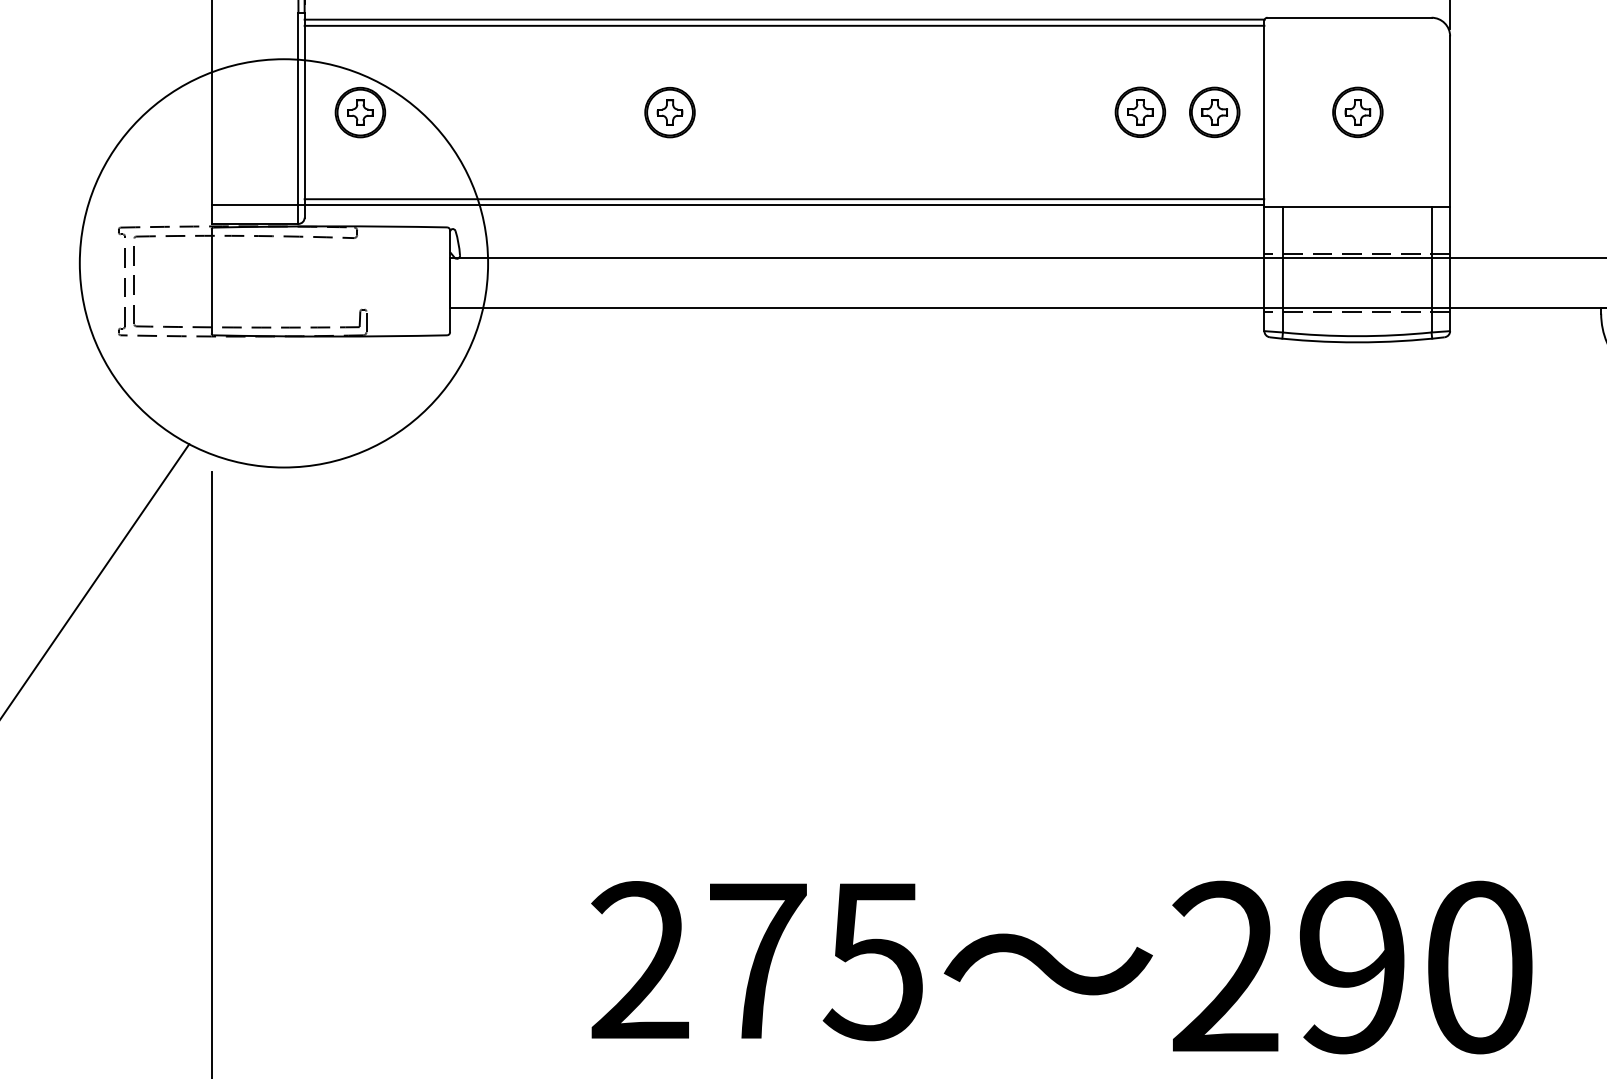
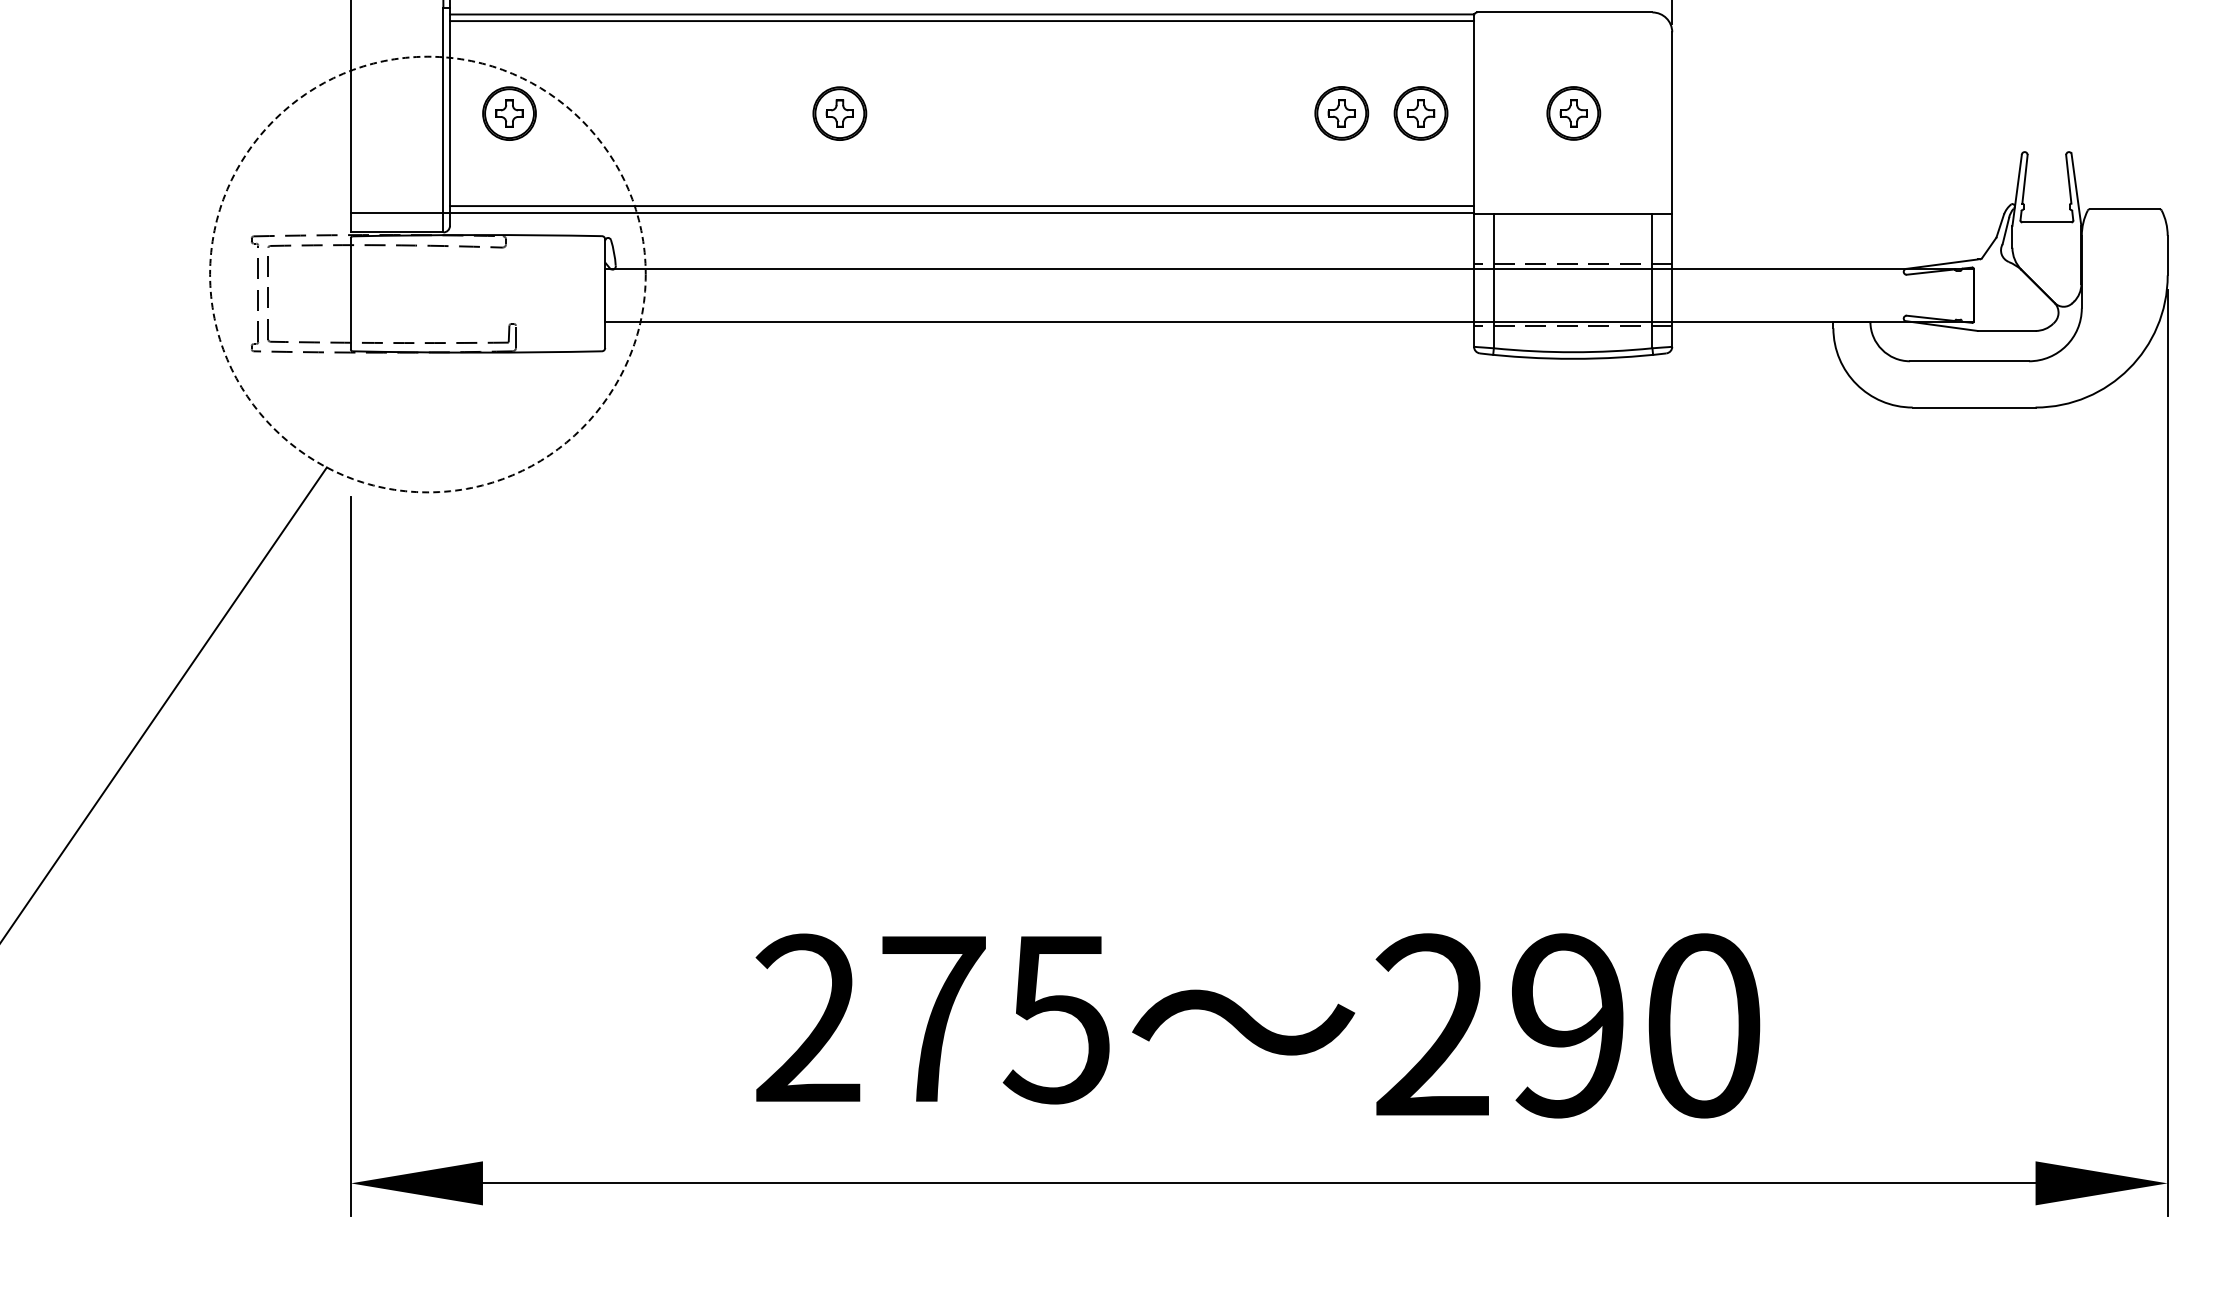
circle: (283, 263) -> (427, 274), solid -> dashed

